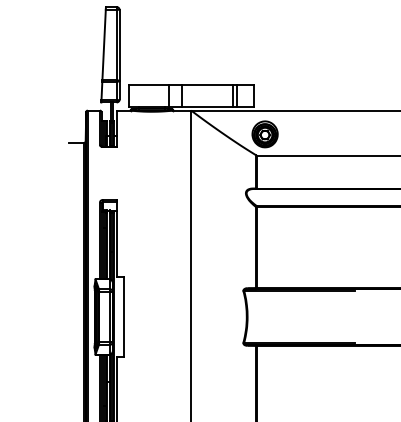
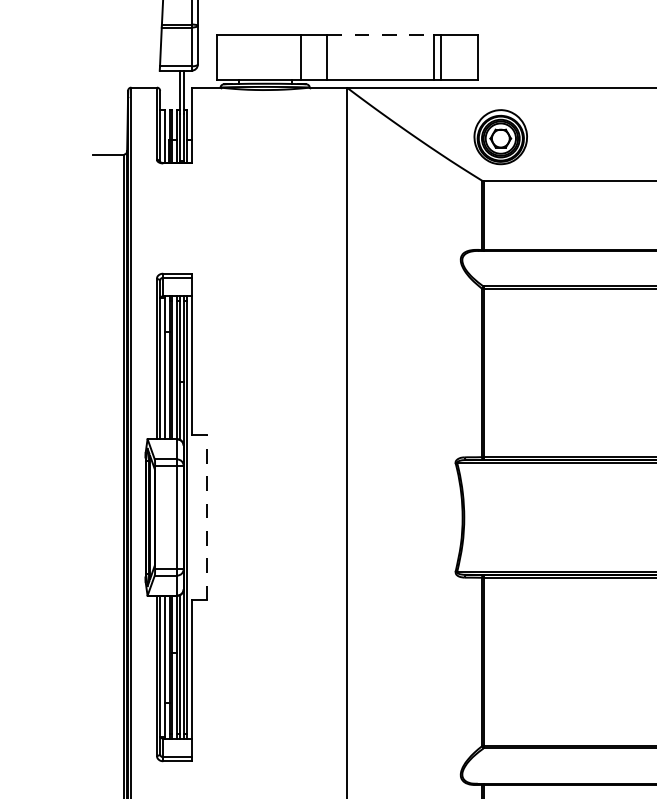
line: (207, 85) -> (380, 35), solid -> dashed
line: (124, 317) -> (207, 518), solid -> dashed

